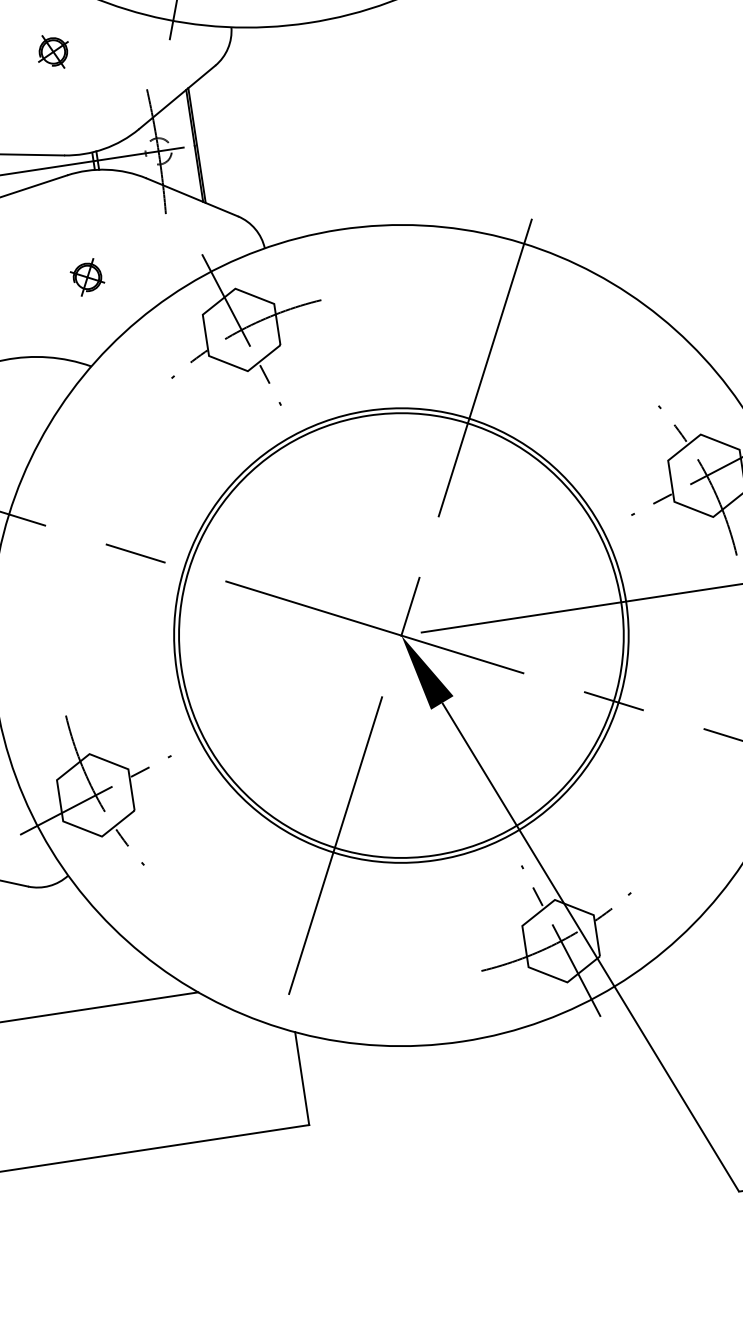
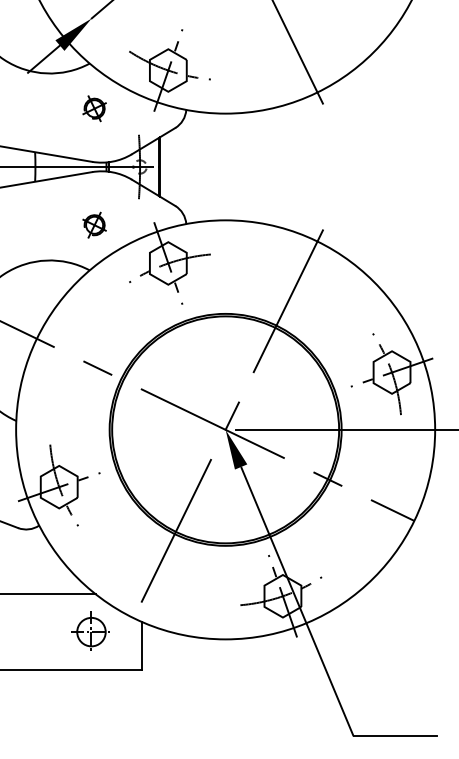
part: (53, 51) -> (94, 108), size x1.43
part: (87, 276) -> (94, 224), size x1.43
part: (198, 1063) -> (90, 630), added

